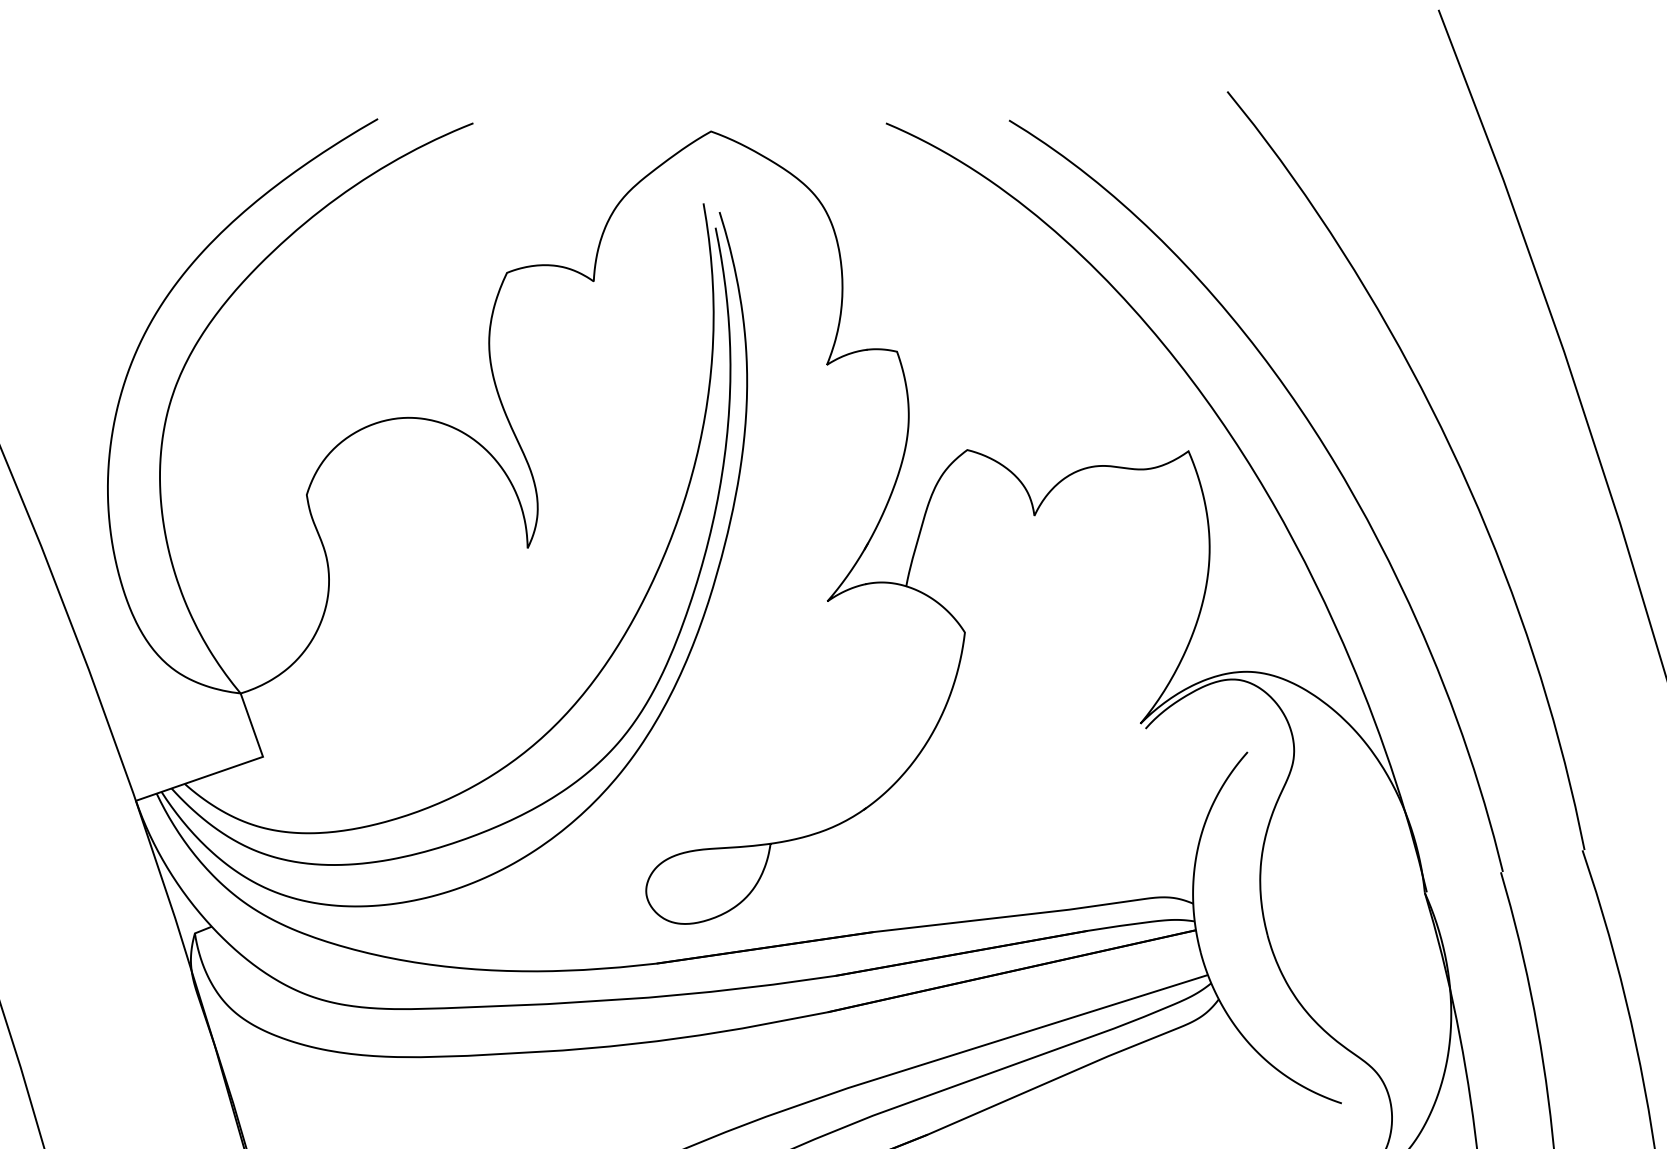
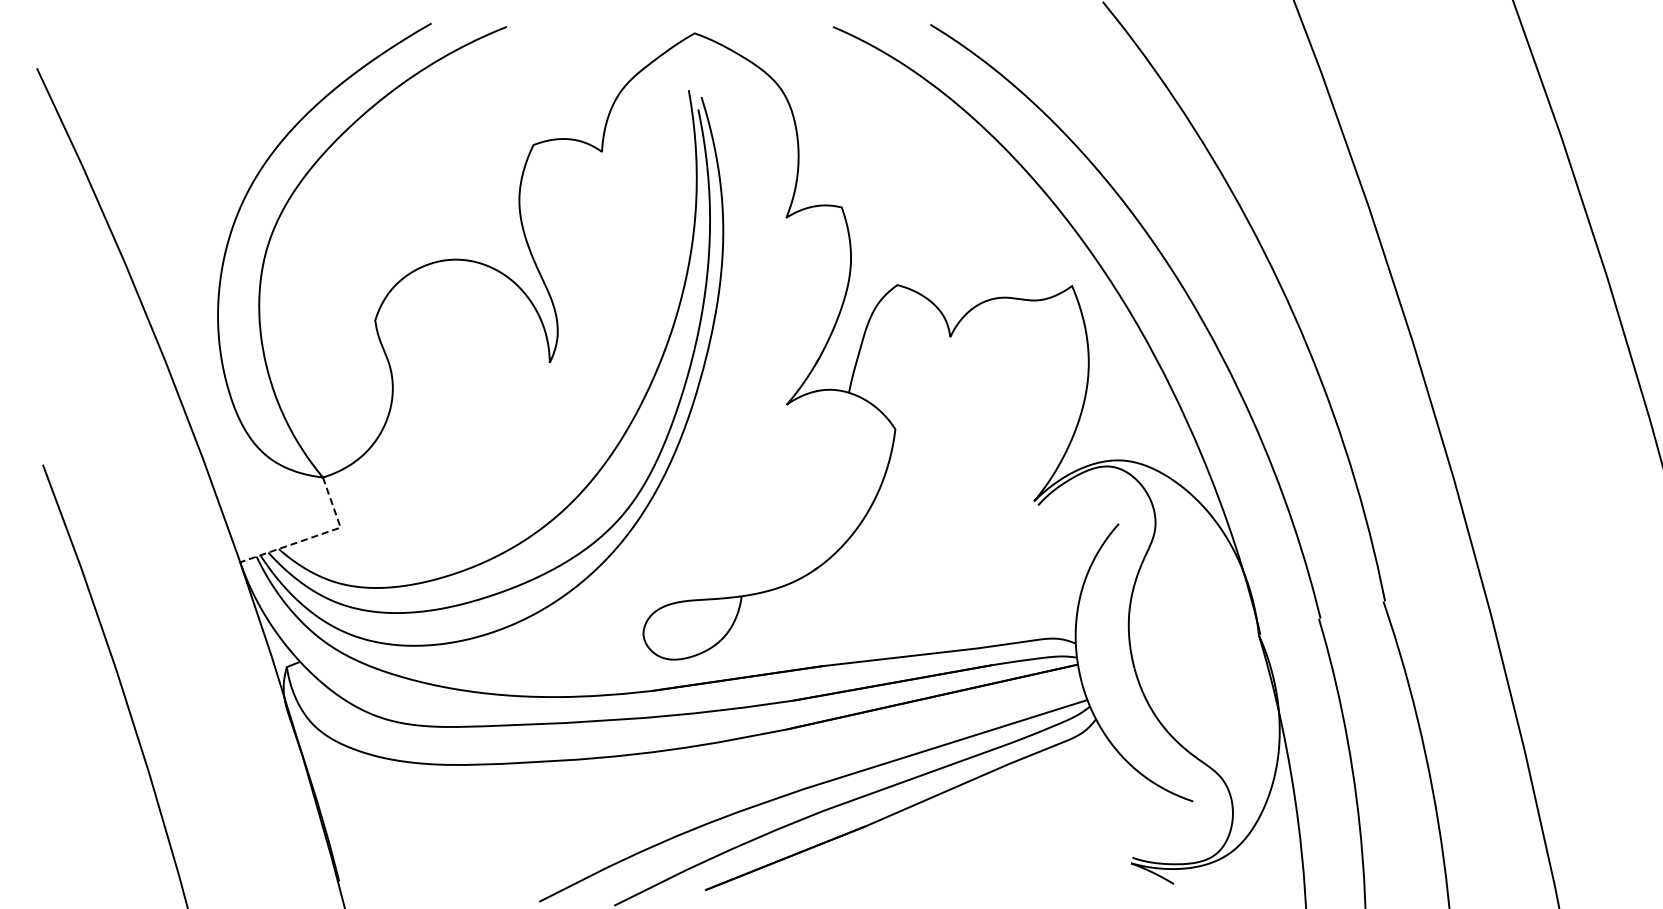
line: (232, 768) -> (316, 536), solid -> dashed

